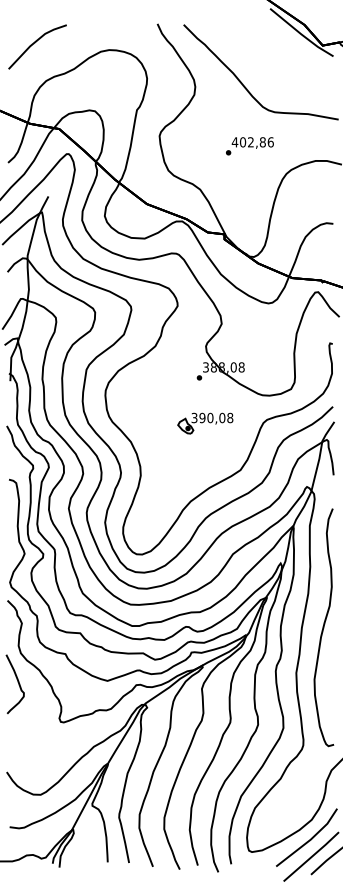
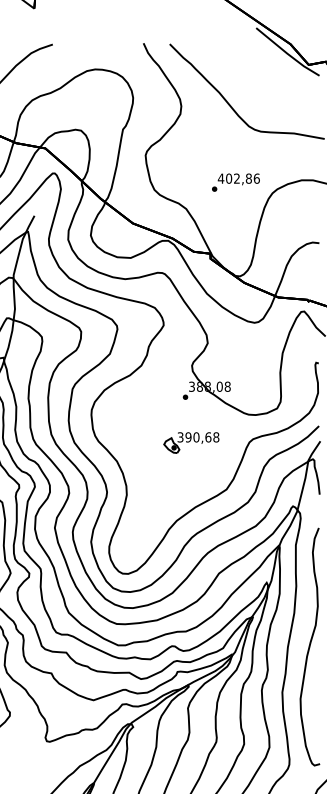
text: (249, 146) -> (235, 182), moved
text: (222, 417) -> (208, 436), 390,08 -> 390,68

